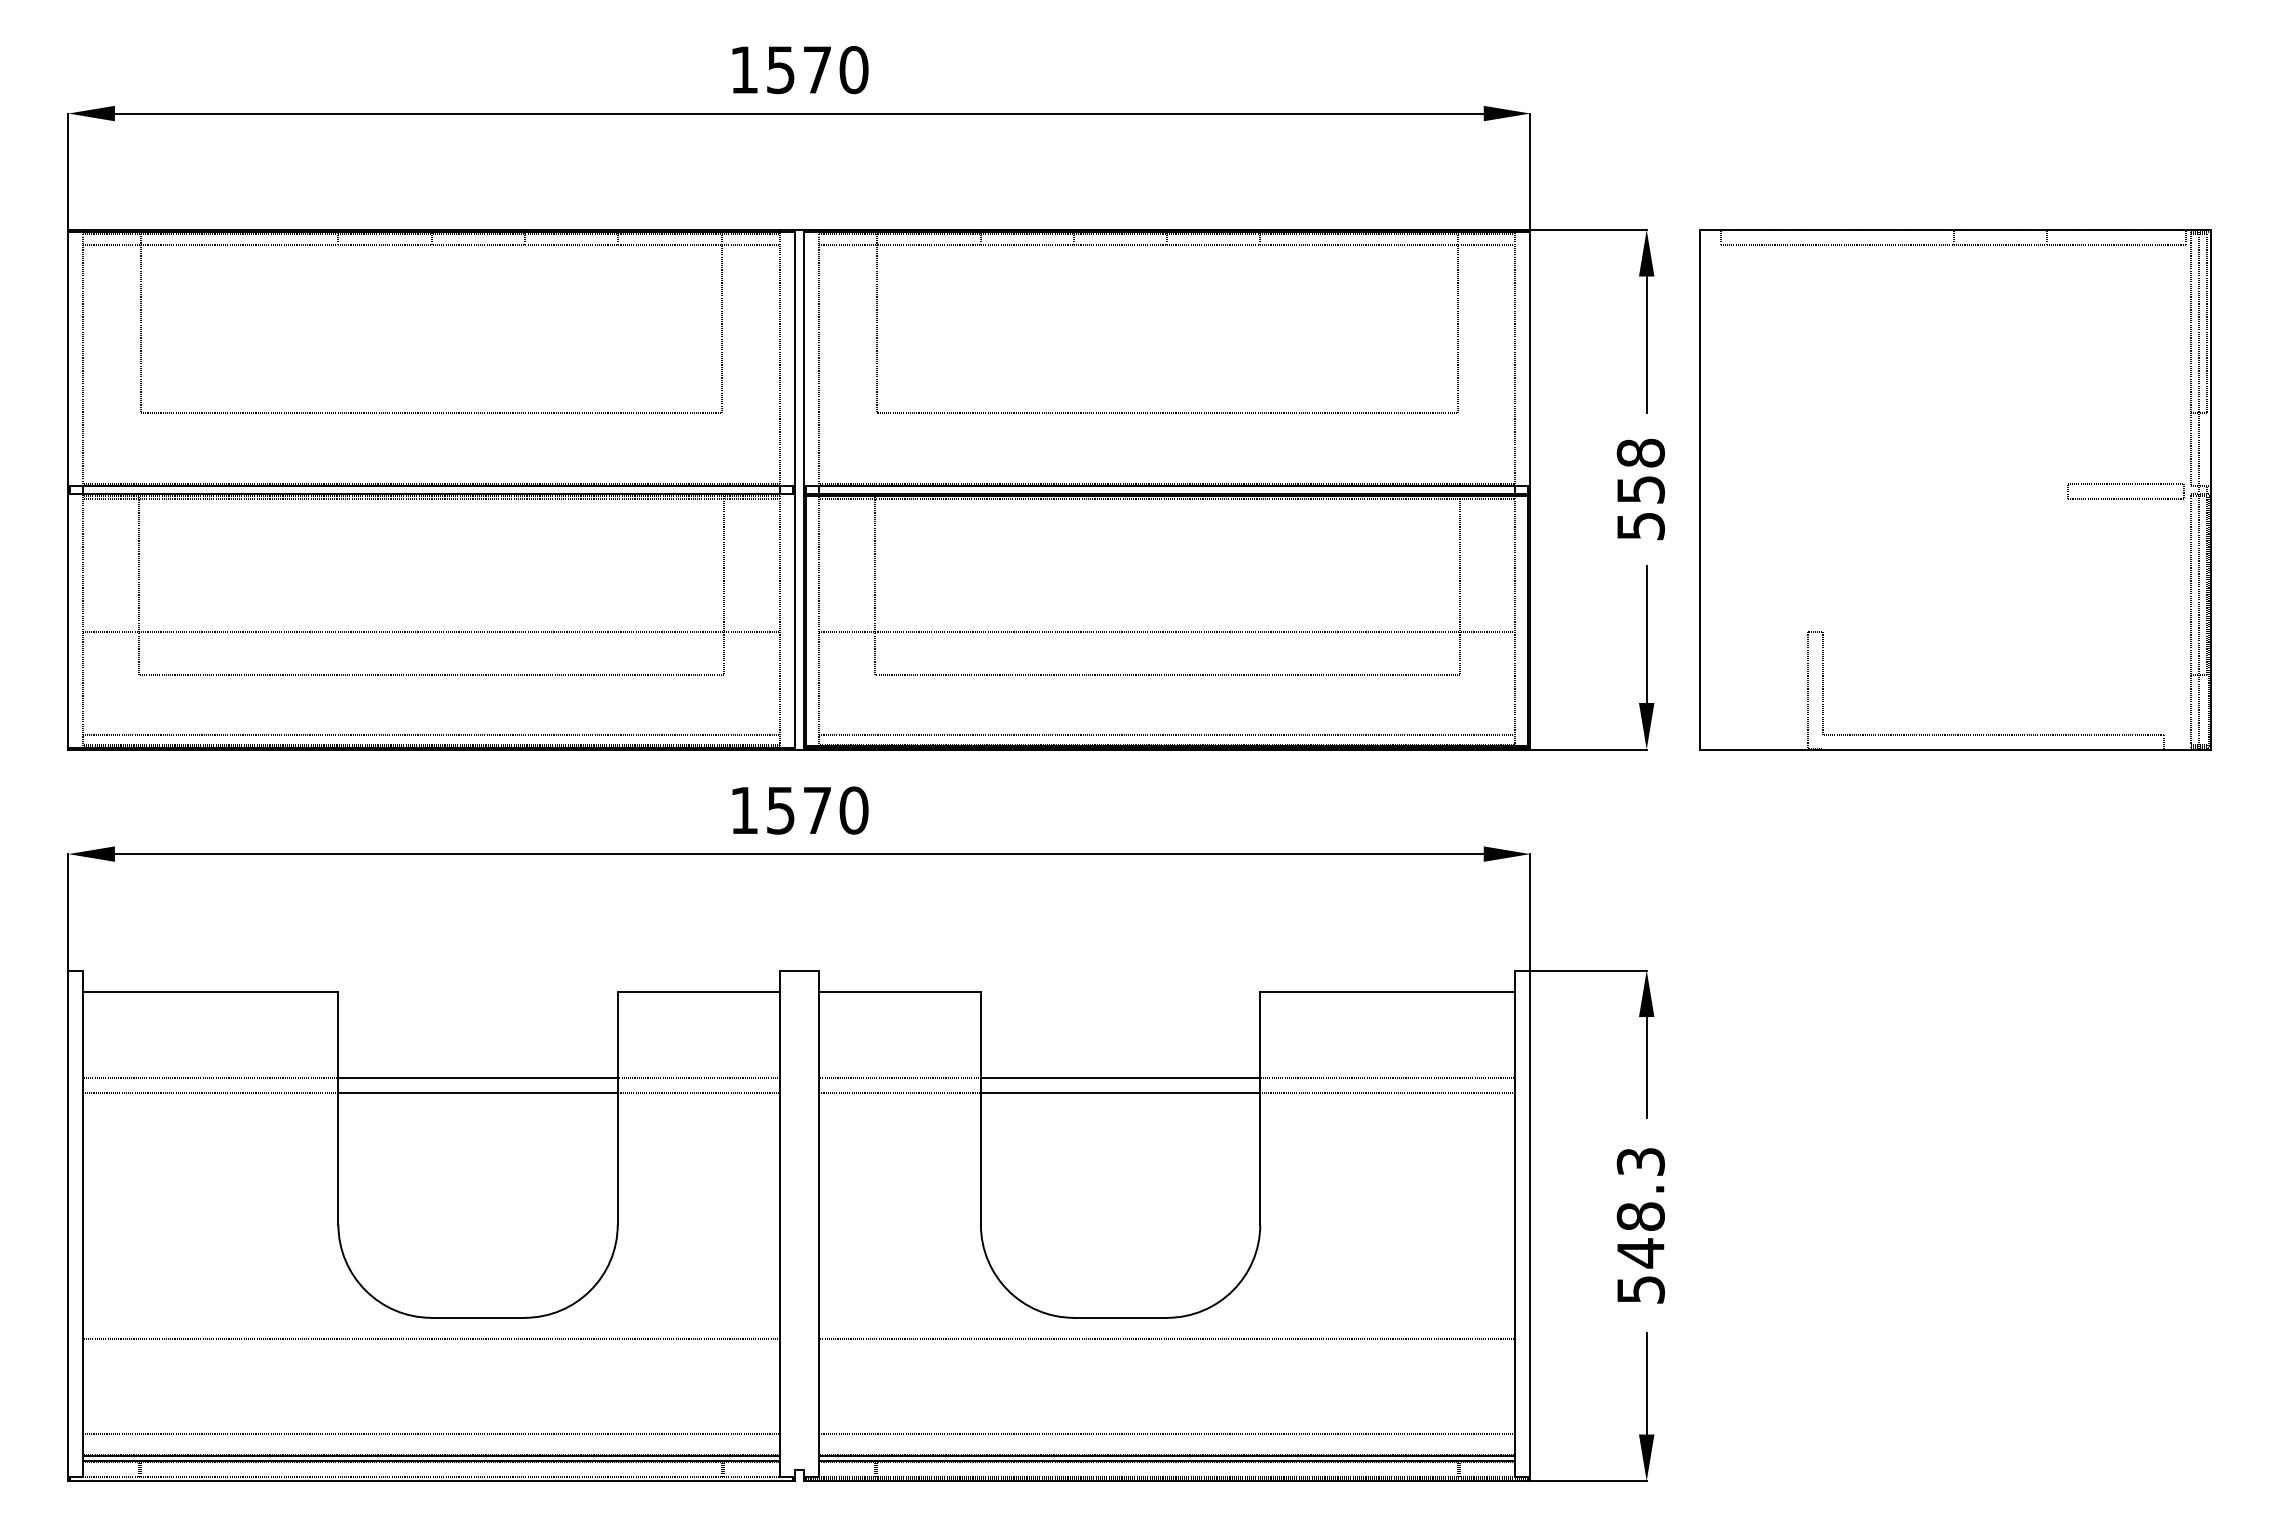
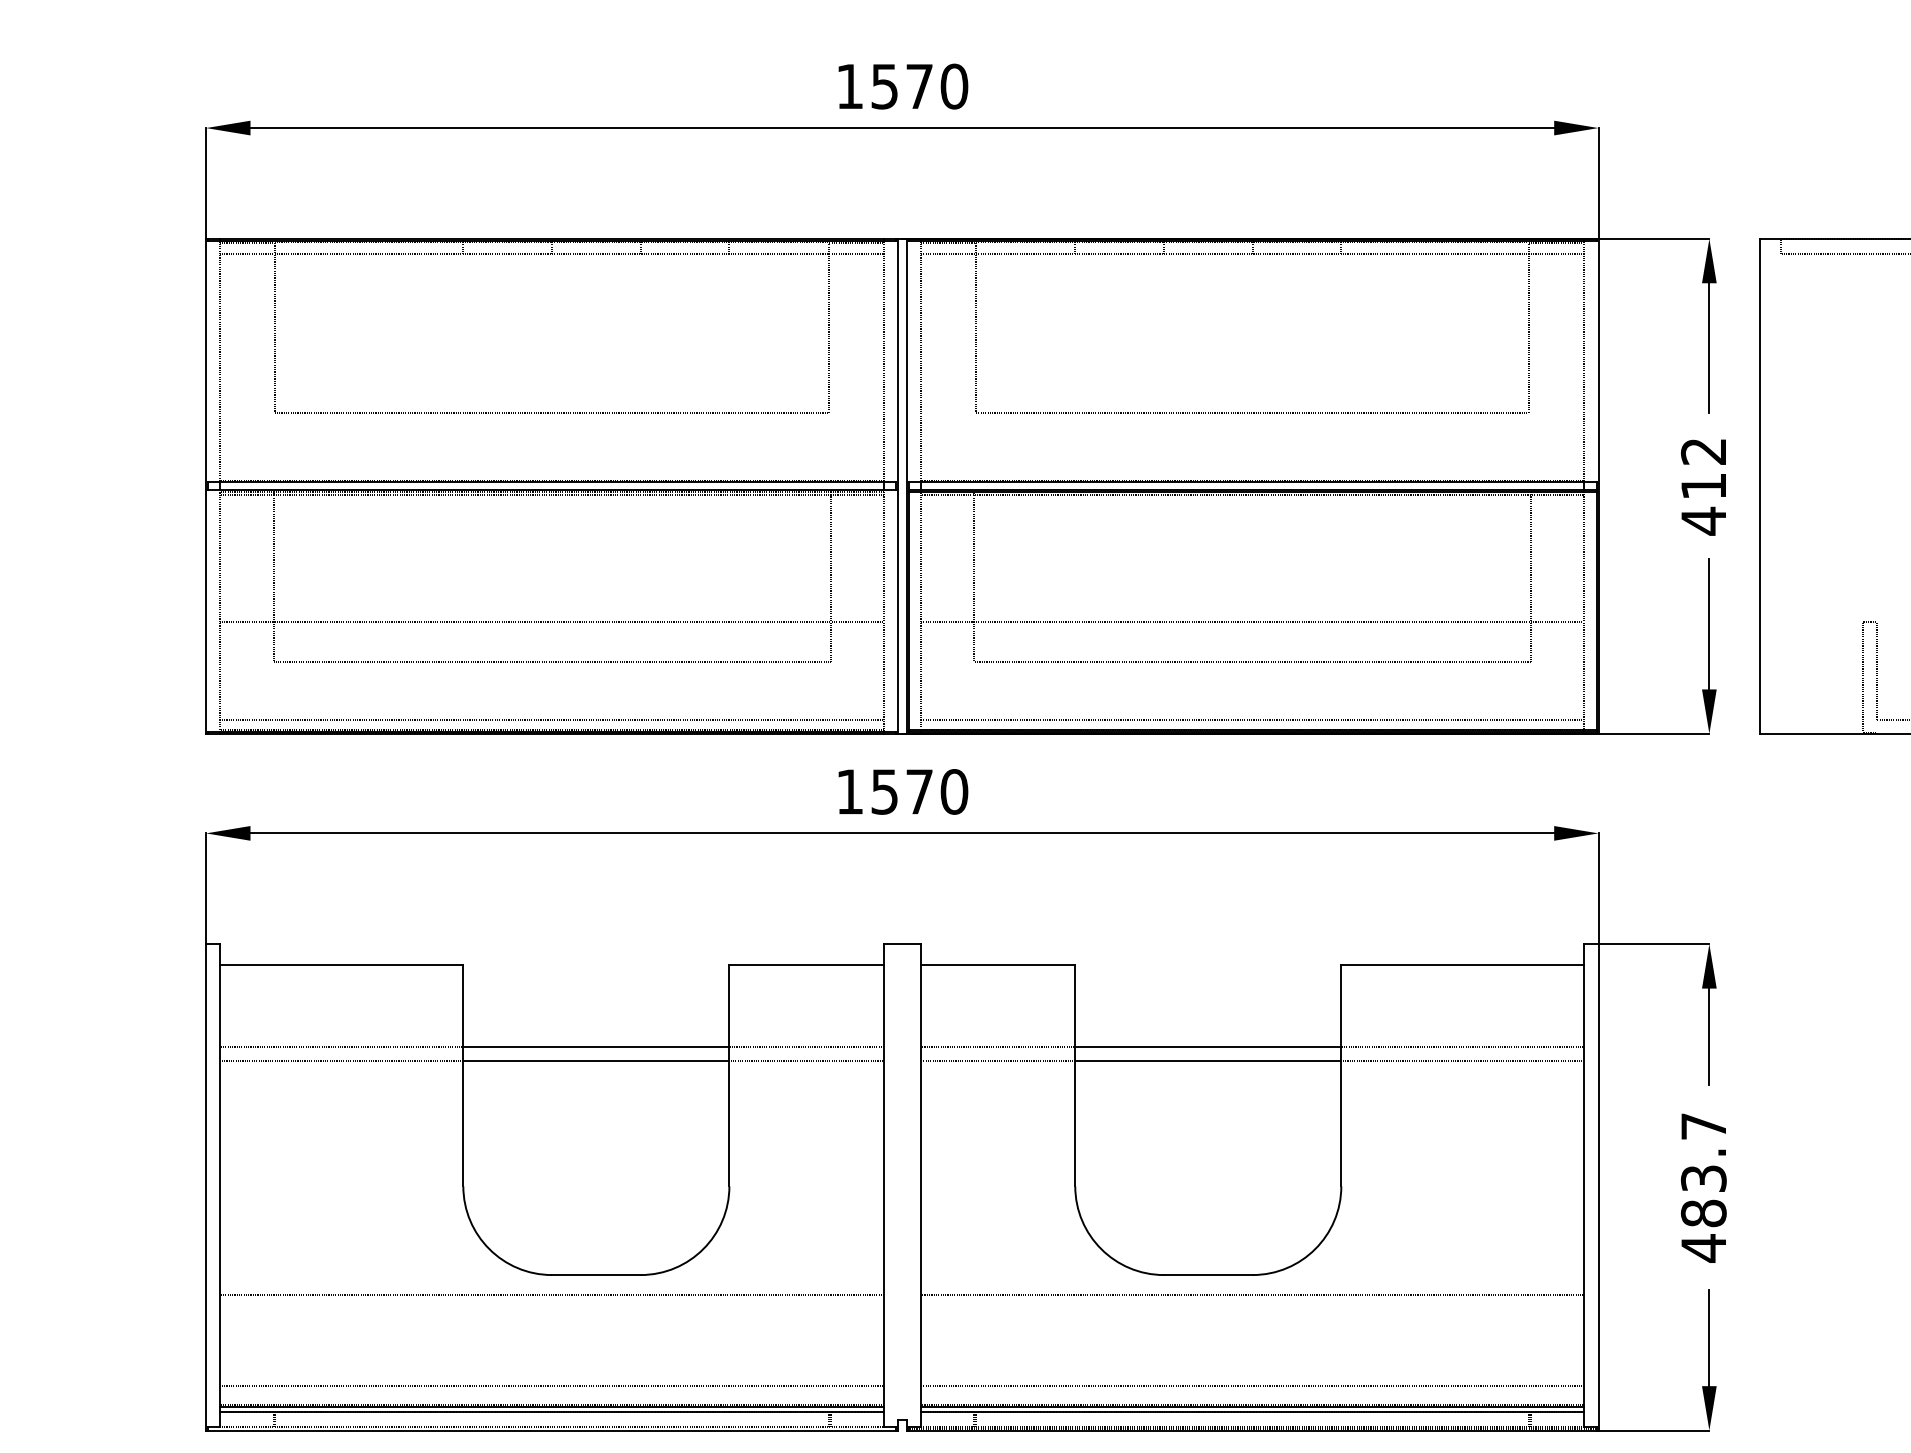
text: (1640, 489) -> (1703, 486), 558 -> 412
text: (1640, 1226) -> (1703, 1188), 548.3 -> 483.7

